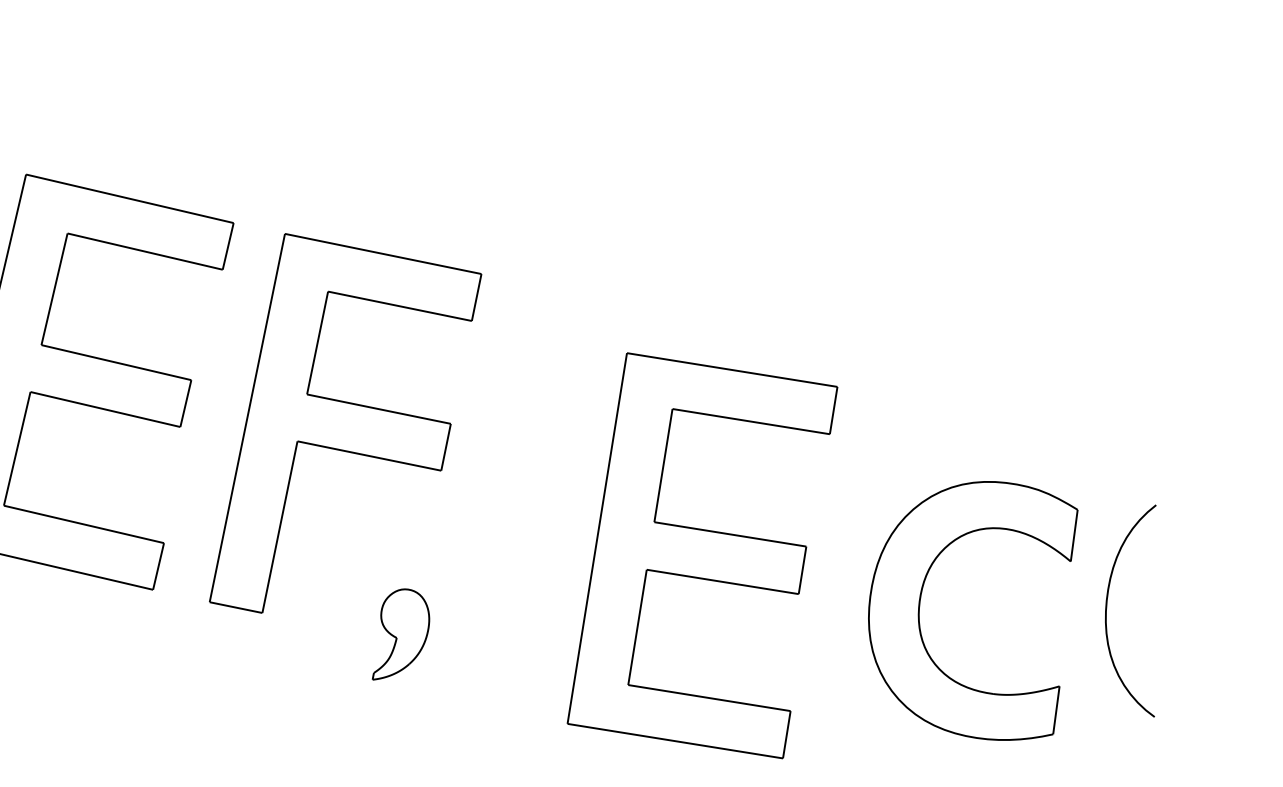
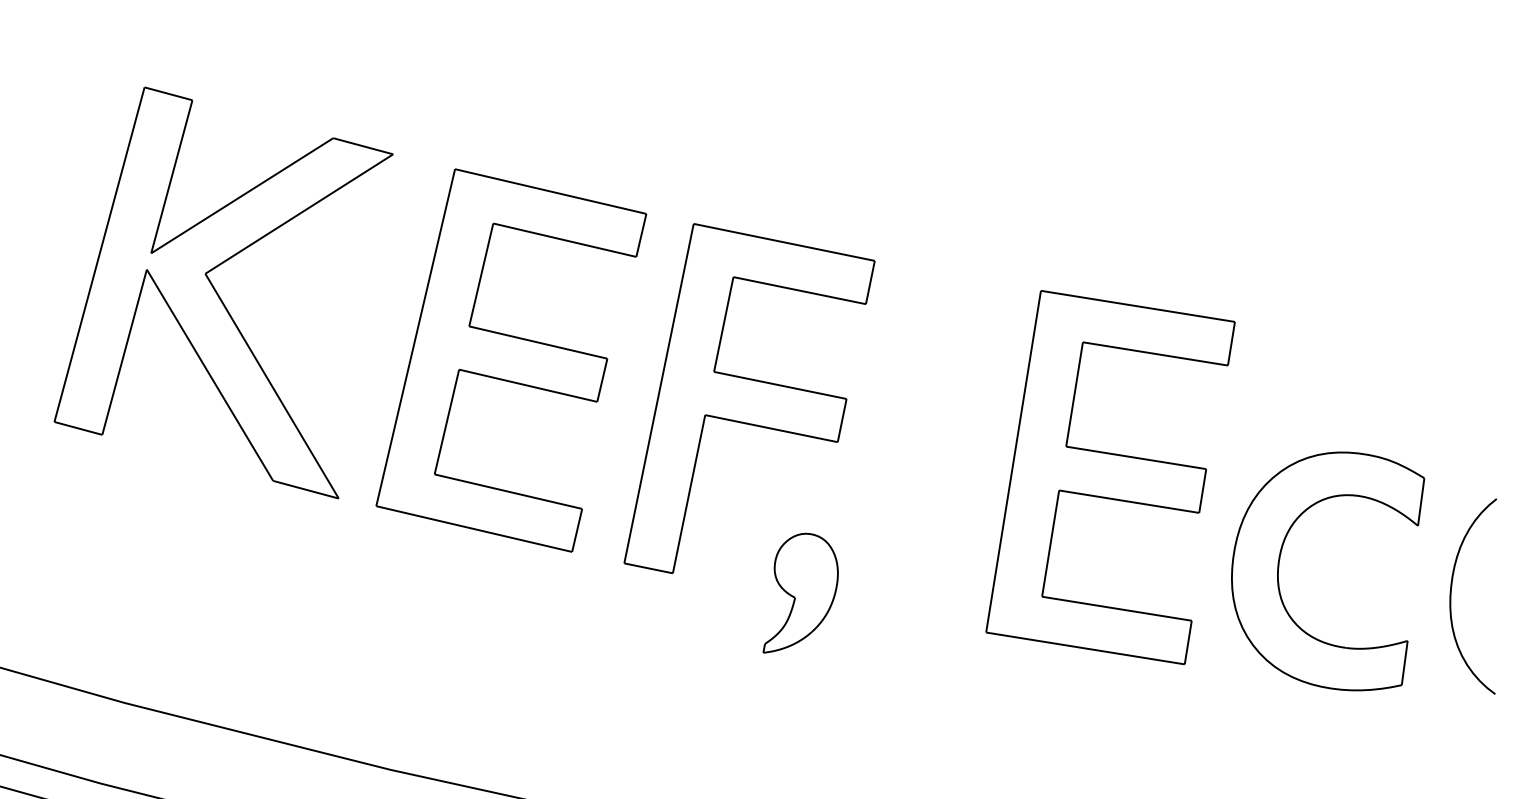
part: (702, 555) -> (1110, 477), moved
curve: (1107, 611) -> (1451, 596), moved
part: (400, 633) -> (800, 592), size x1.43

